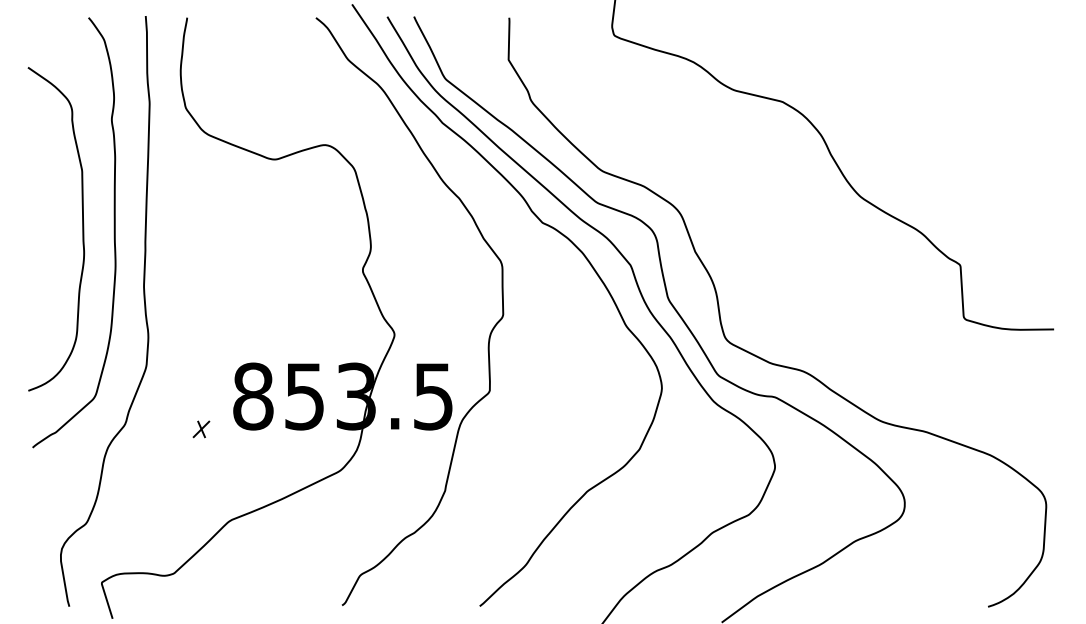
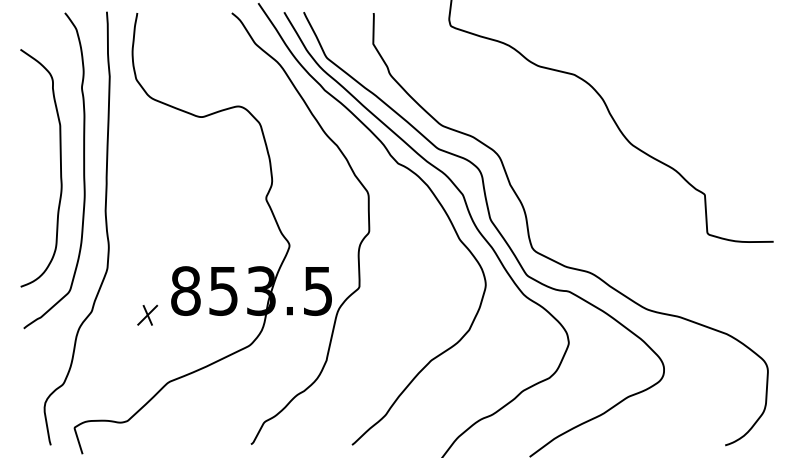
part: (201, 428) -> (147, 314), size x1.67

